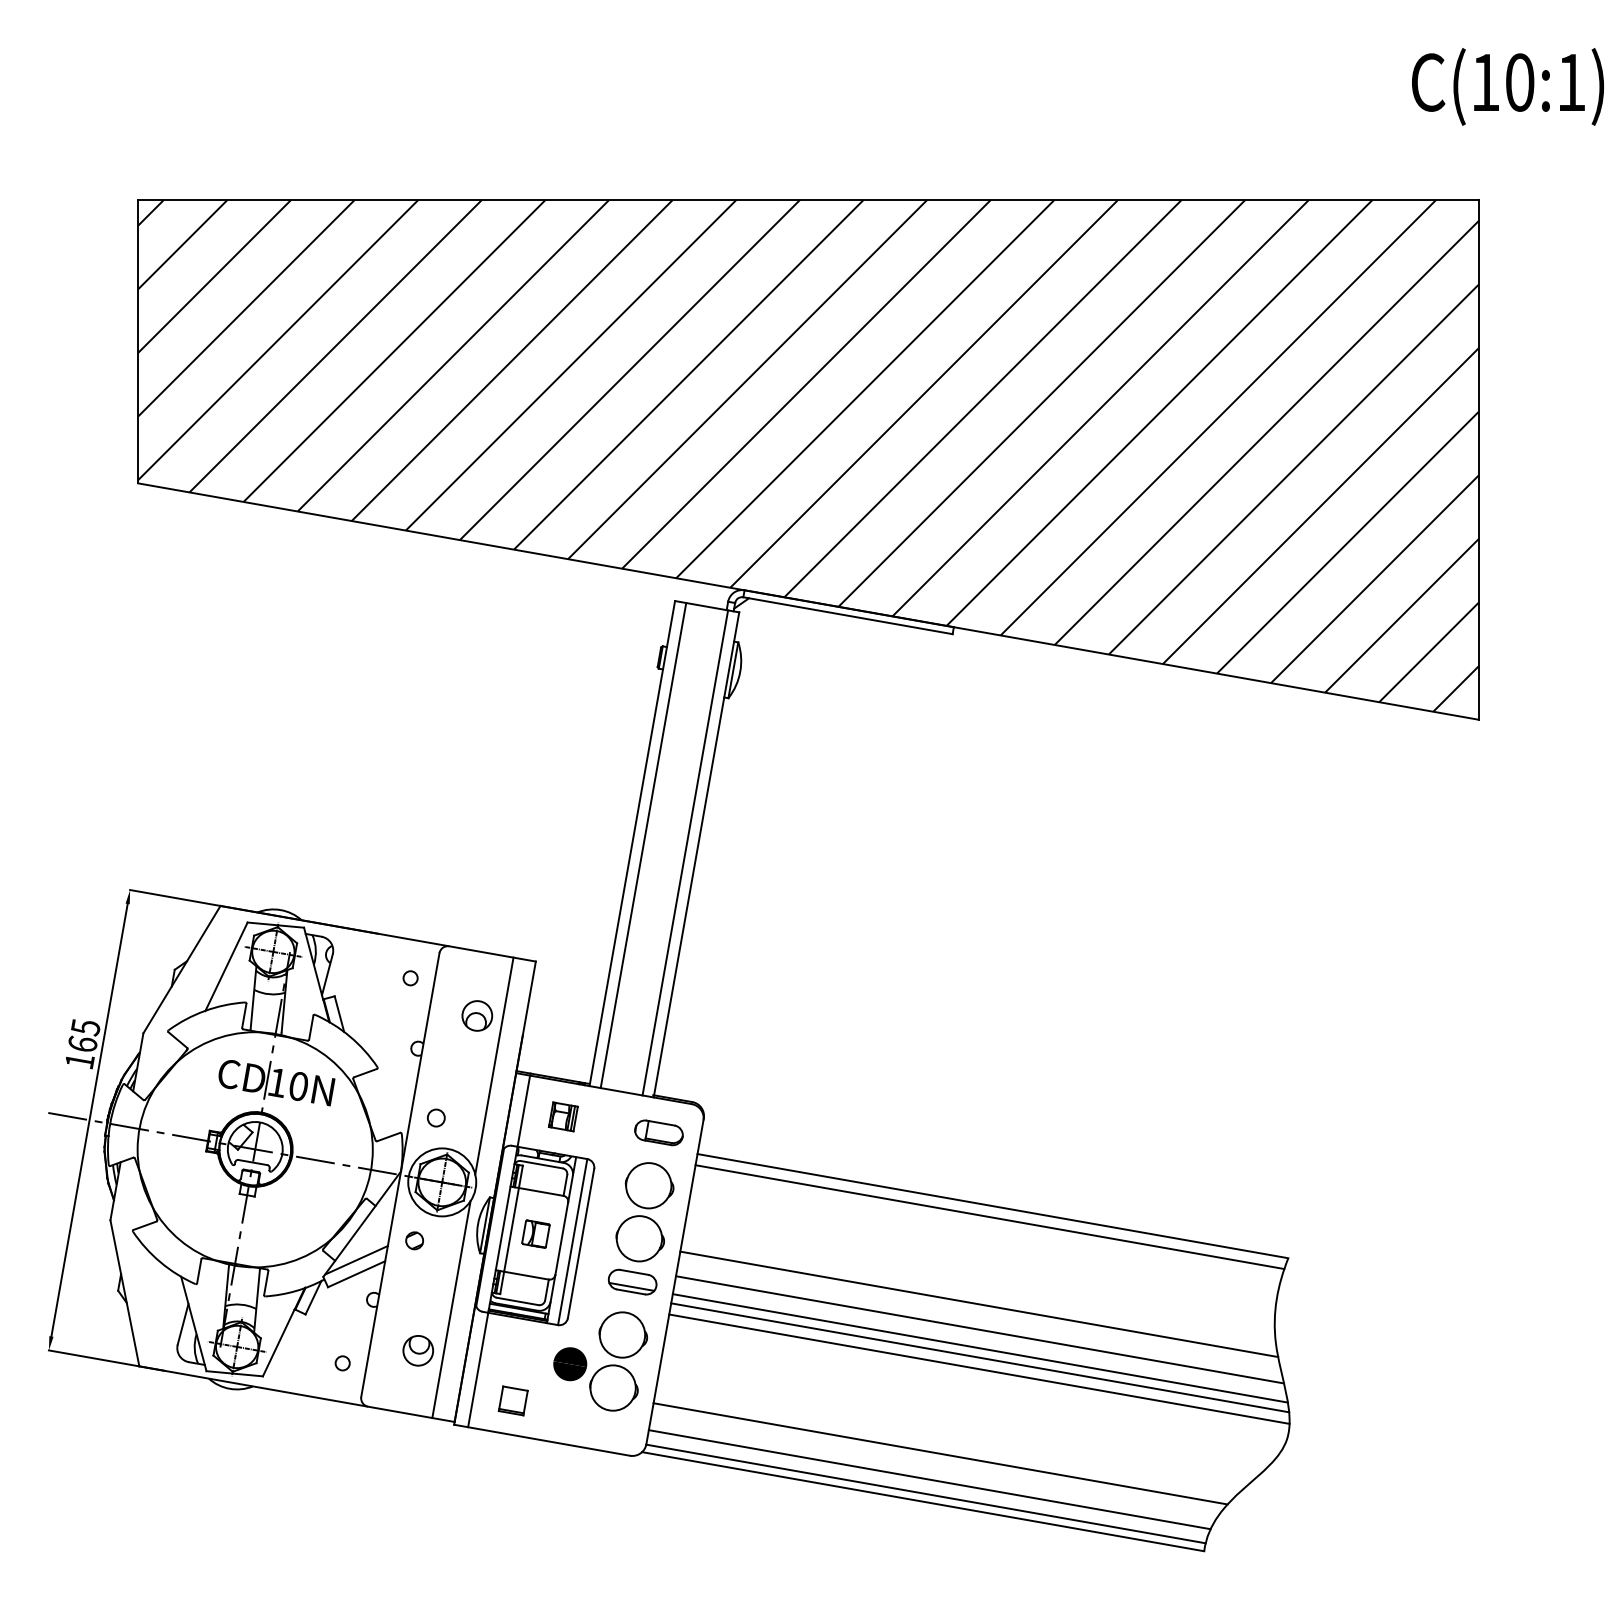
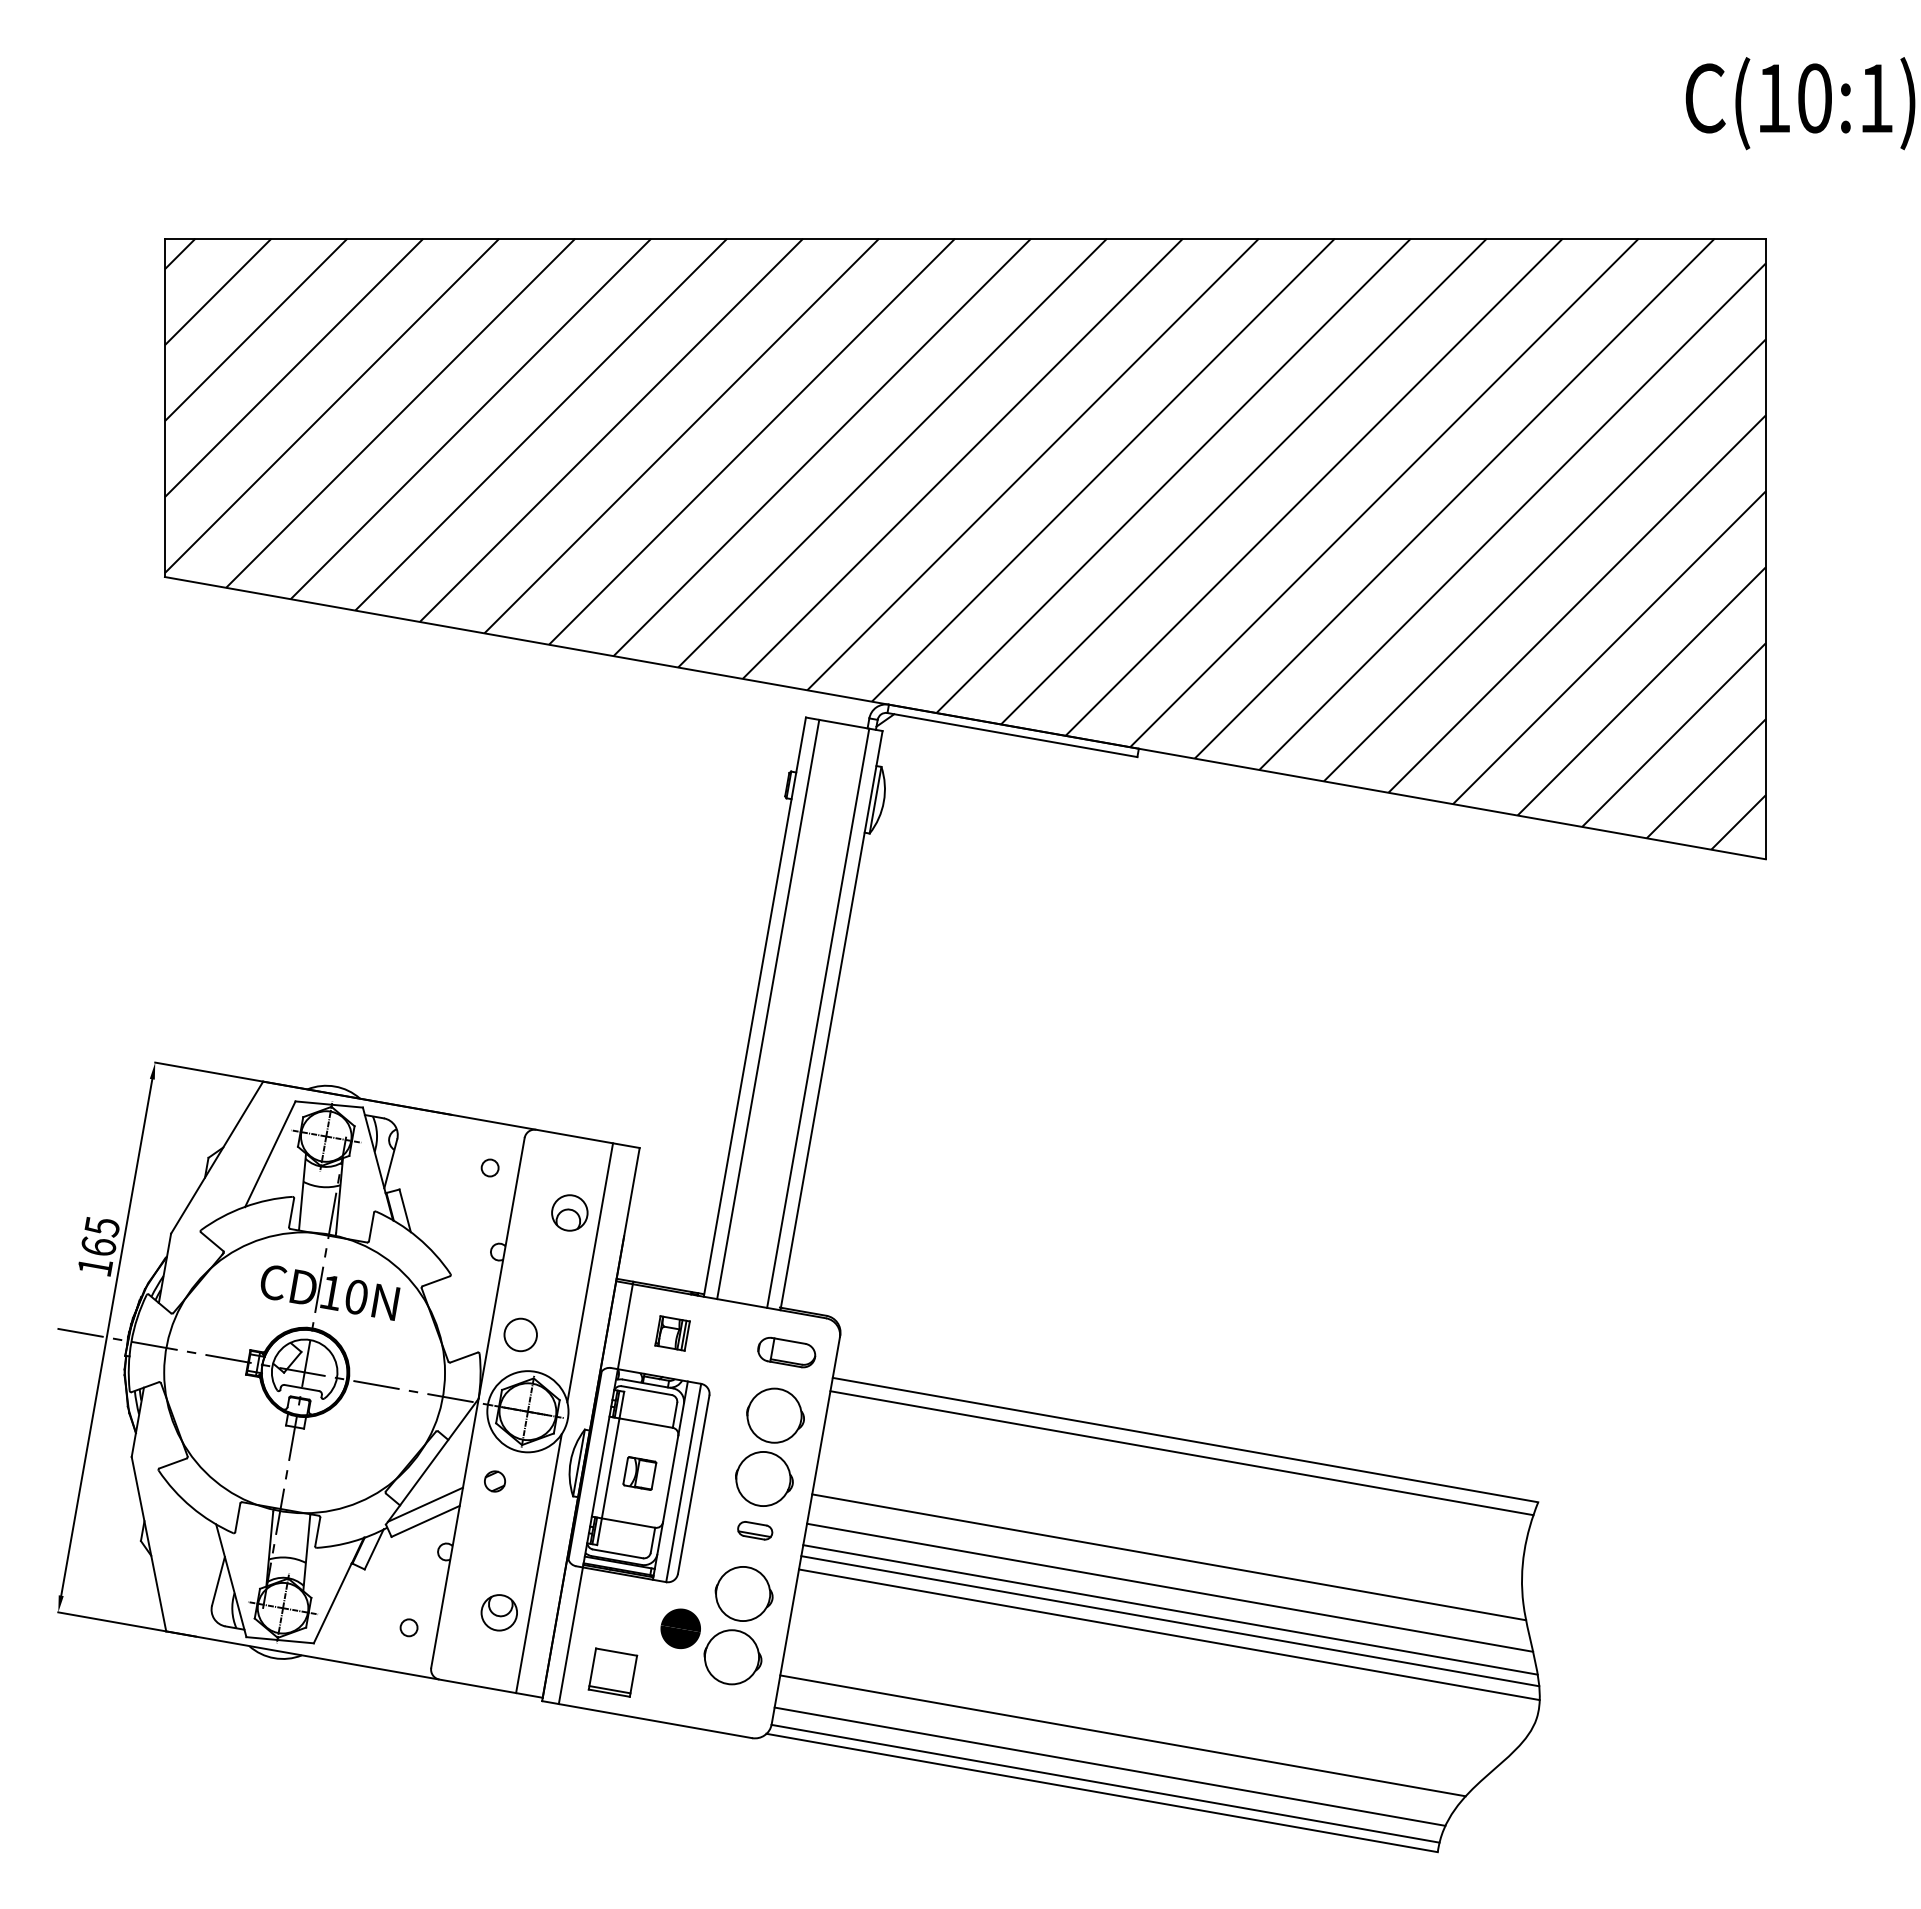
circle: (436, 1117) -> (521, 1334), size x1.6
part: (632, 1281) -> (755, 1530), size x0.6
part: (512, 1400) -> (611, 1672), size x1.4

